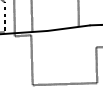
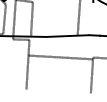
line: (64, 84) -> (60, 57), moved

